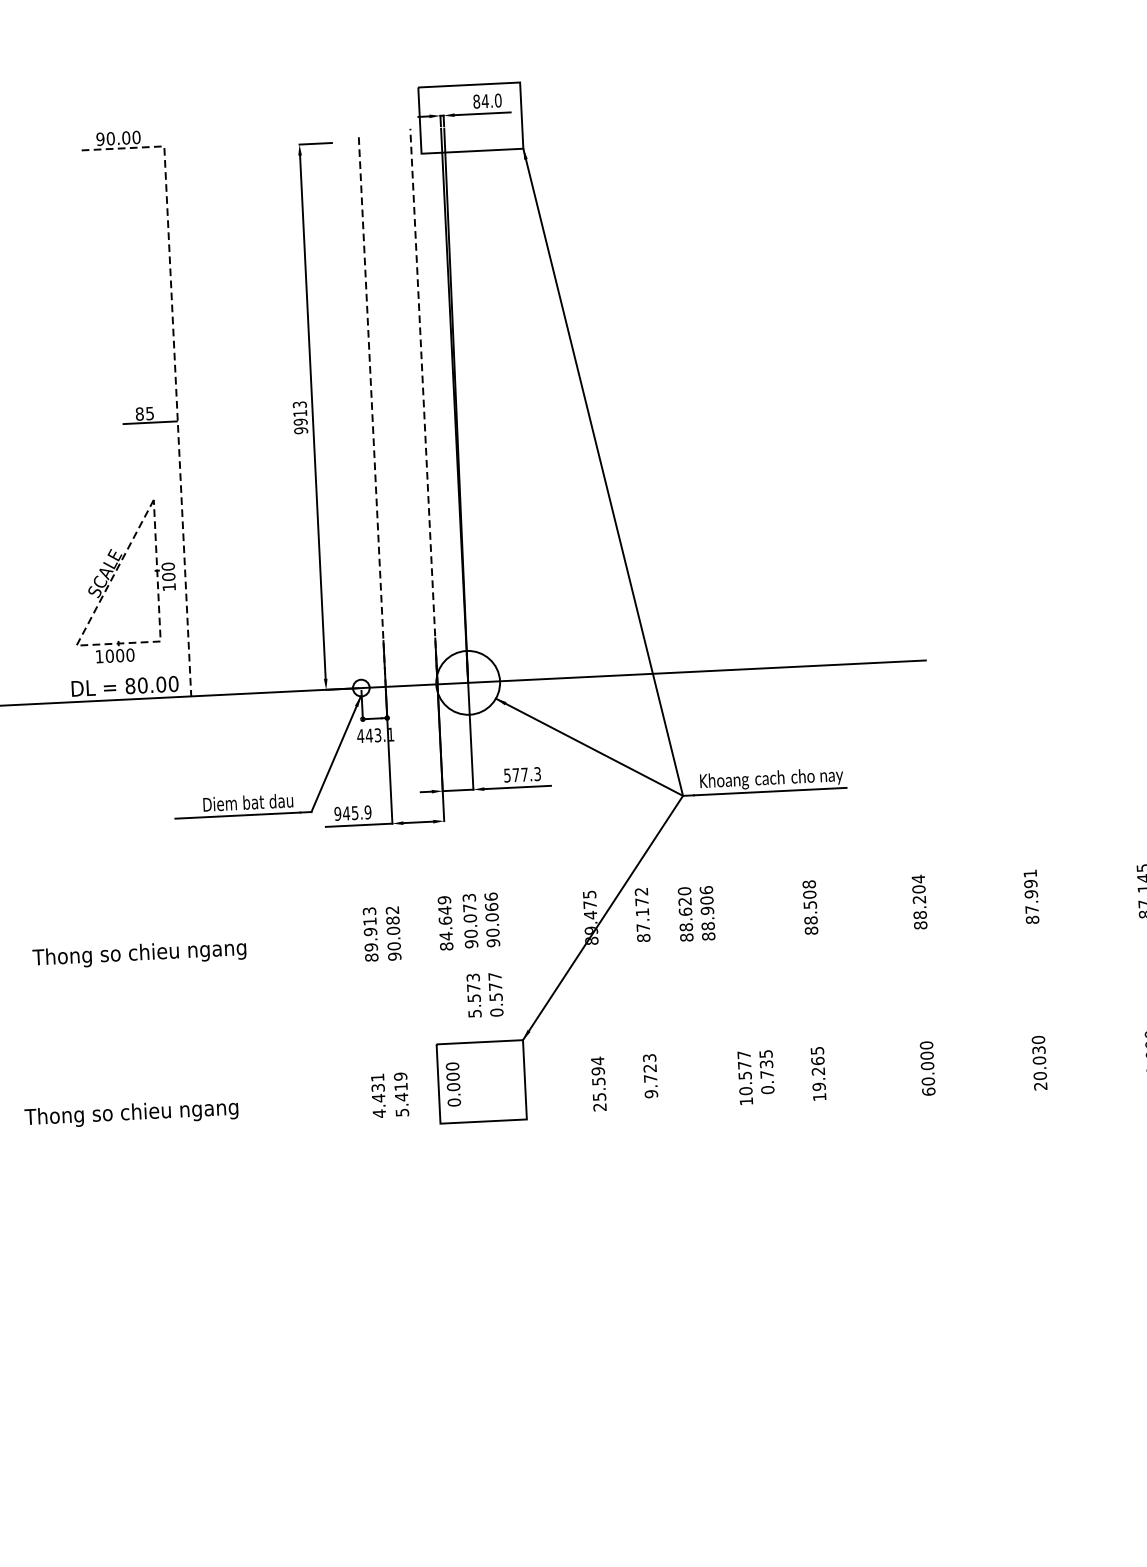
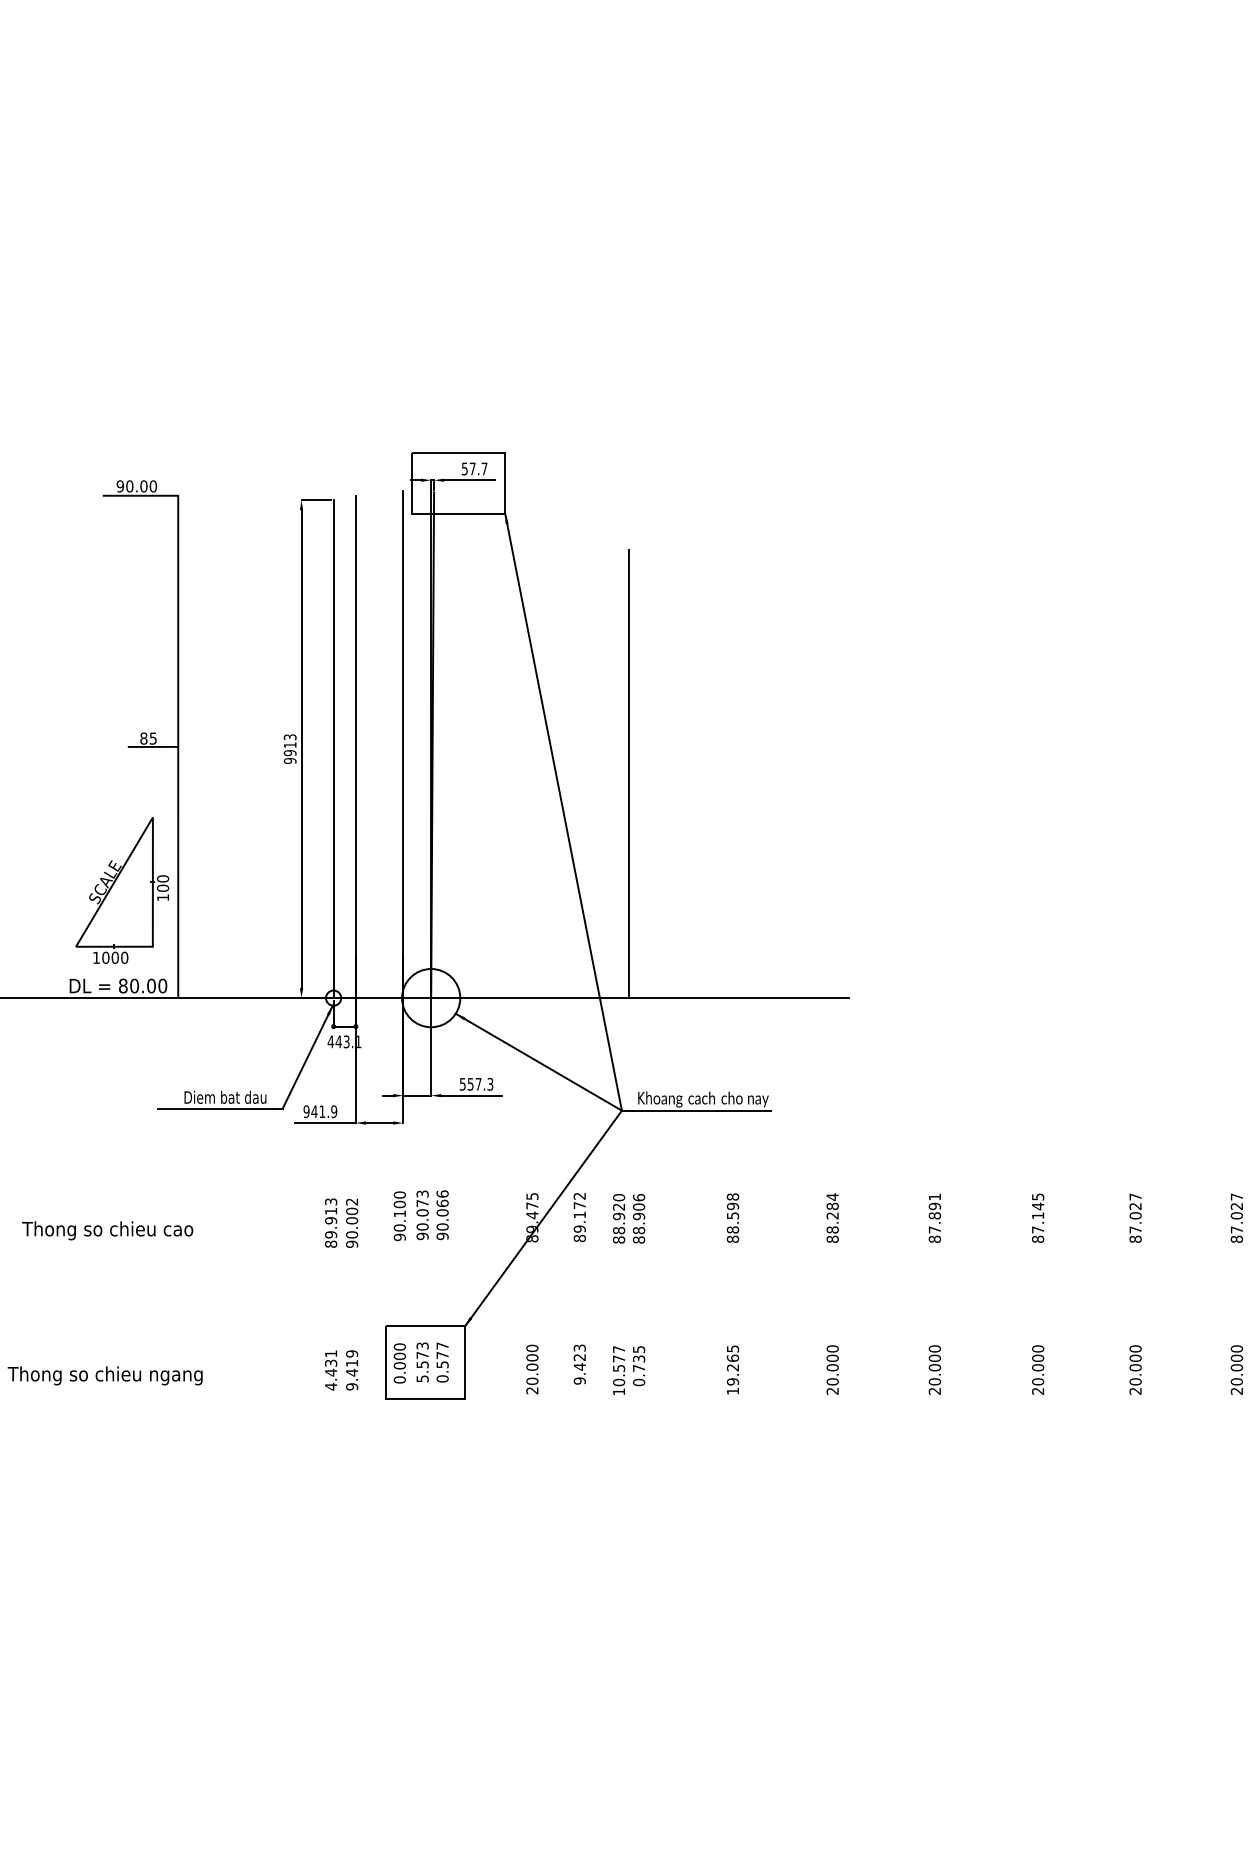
text: (487, 100) -> (474, 468), 84.0 -> 57.7
line: (176, 379) -> (178, 708), dashed -> solid
line: (424, 406) -> (403, 744), dashed -> solid
line: (371, 411) -> (355, 746), dashed -> solid
line: (347, 415) -> (333, 749), added
line: (672, 427) -> (628, 774), added
line: (106, 643) -> (103, 946), dashed -> solid
text: (515, 775) -> (470, 1084), 577.3 -> 557.3
text: (355, 812) -> (322, 1111), 945.9 -> 941.9
text: (918, 889) -> (832, 1206), 88.204 -> 88.284
text: (1030, 893) -> (934, 1215), 87.991 -> 87.891
text: (810, 894) -> (733, 1206), 88.508 -> 88.598
text: (684, 911) -> (618, 1216), 88.620 -> 88.920
text: (392, 920) -> (351, 1211), 90.082 -> 90.002
text: (445, 923) -> (399, 1216), 84.649 -> 90.100
text: (642, 927) -> (579, 1228), 87.172 -> 89.172
text: (216, 952) -> (189, 1232), Thong so chieu ngang -> Thong so chieu cao
text: (484, 995) -> (432, 1362), moved
text: (1038, 1049) -> (934, 1357), 20.030 -> 20.000
text: (756, 1077) -> (629, 1370), moved
text: (598, 1078) -> (532, 1364), 25.594 -> 20.000
text: (650, 1078) -> (579, 1366), 9.723 -> 9.423
text: (928, 1090) -> (832, 1390), 60.000 -> 20.000
text: (401, 1112) -> (351, 1386), 5.419 -> 9.419

